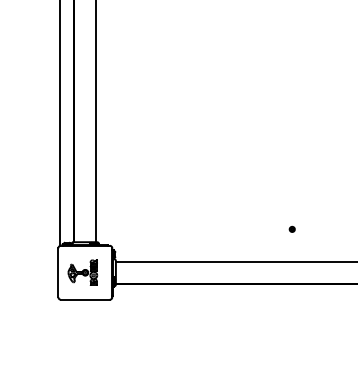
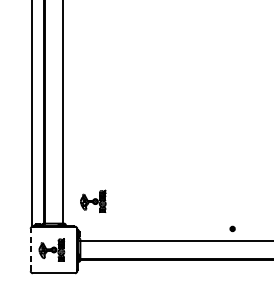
part: (130, 216) -> (92, 201), added
part: (291, 228) -> (231, 228), moved
line: (58, 272) -> (30, 249), solid -> dashed

